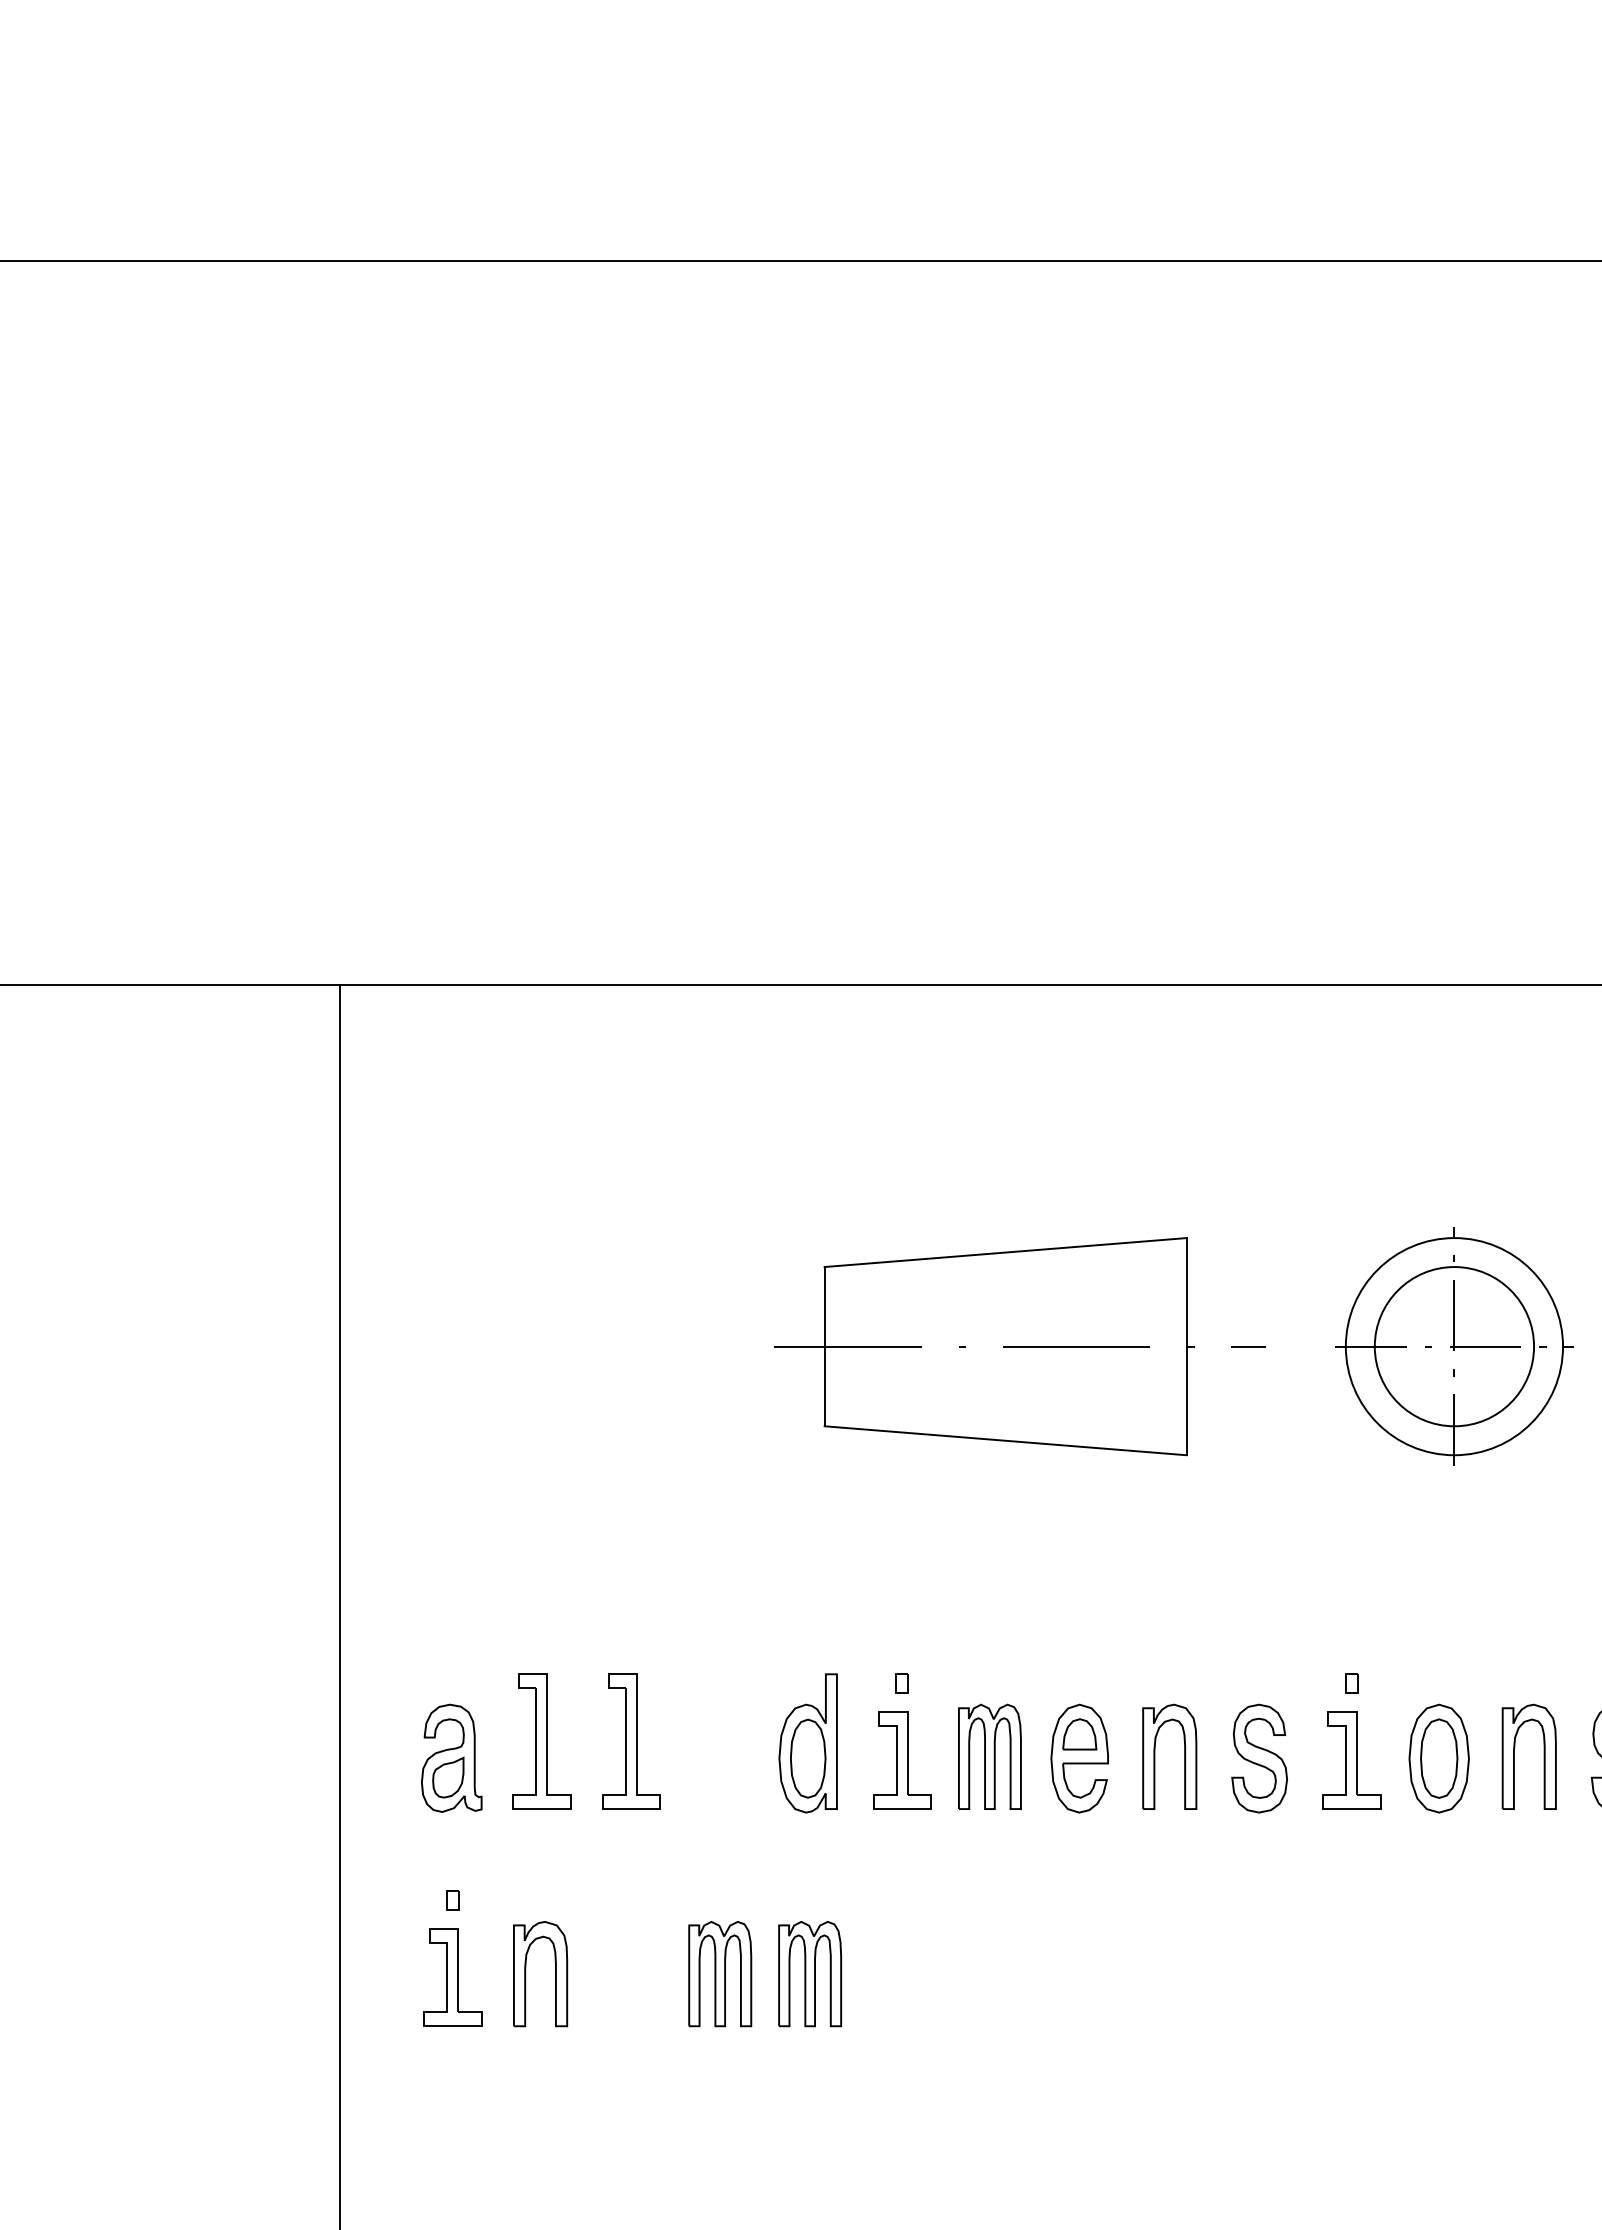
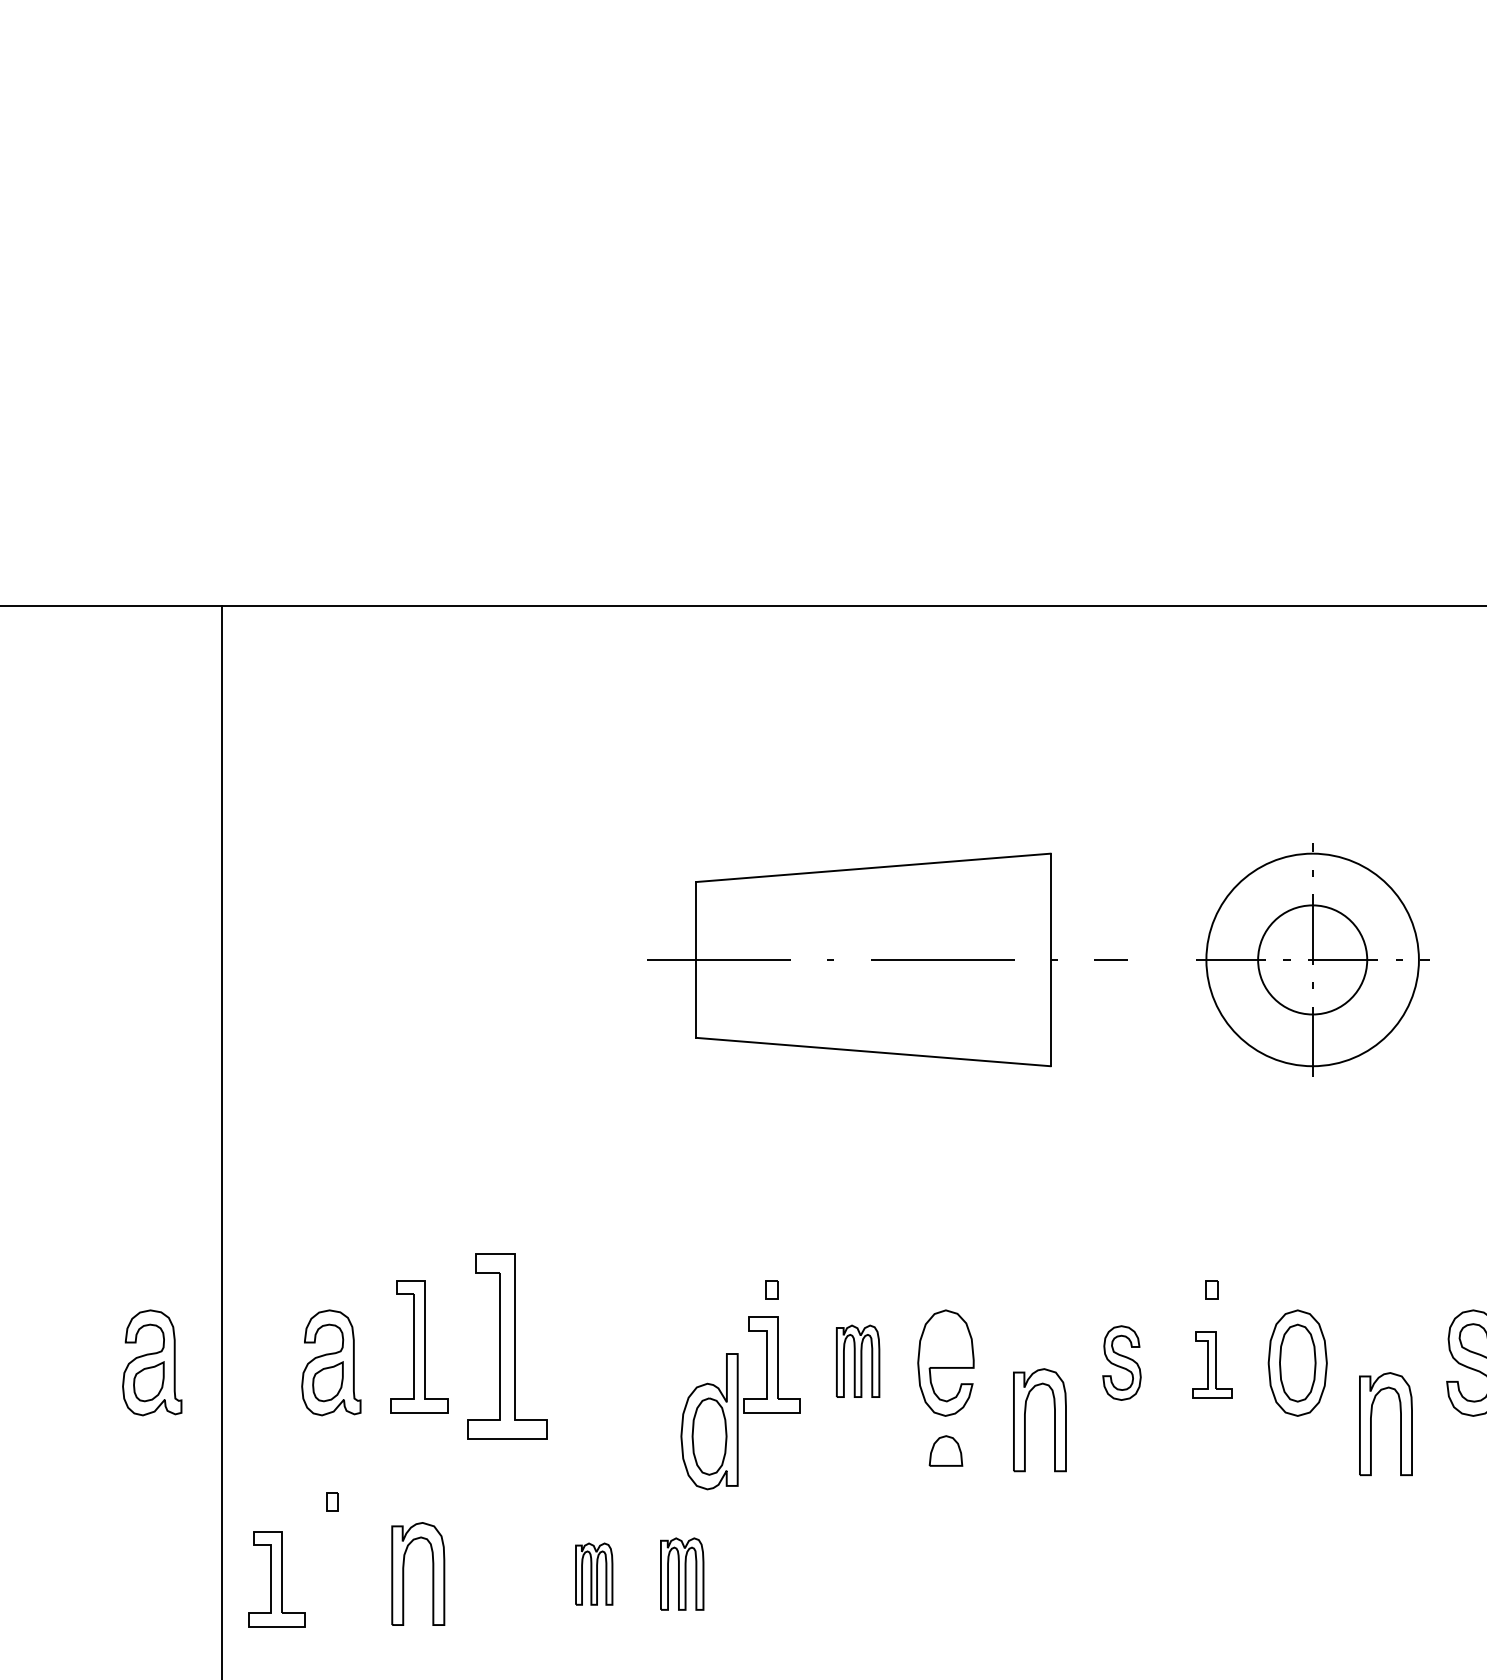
circle: (1454, 1346) -> (1312, 959), size x0.7
part: (1079, 1734) -> (945, 1451), moved
part: (631, 1741) -> (507, 1346), size x1.4
part: (807, 1743) -> (708, 1421), moved
part: (989, 1756) -> (857, 1361), size x0.7
part: (1155, 1756) -> (1025, 1419), moved
part: (1514, 1756) -> (1371, 1423), moved
part: (268, 1757) -> (152, 1362), added
part: (1259, 1758) -> (1121, 1363), size x0.7
part: (1351, 1760) -> (1211, 1364), size x0.7
part: (720, 1974) -> (594, 1574), size x0.6
part: (810, 1974) -> (682, 1574), size x0.7
part: (452, 1977) -> (276, 1579), moved

